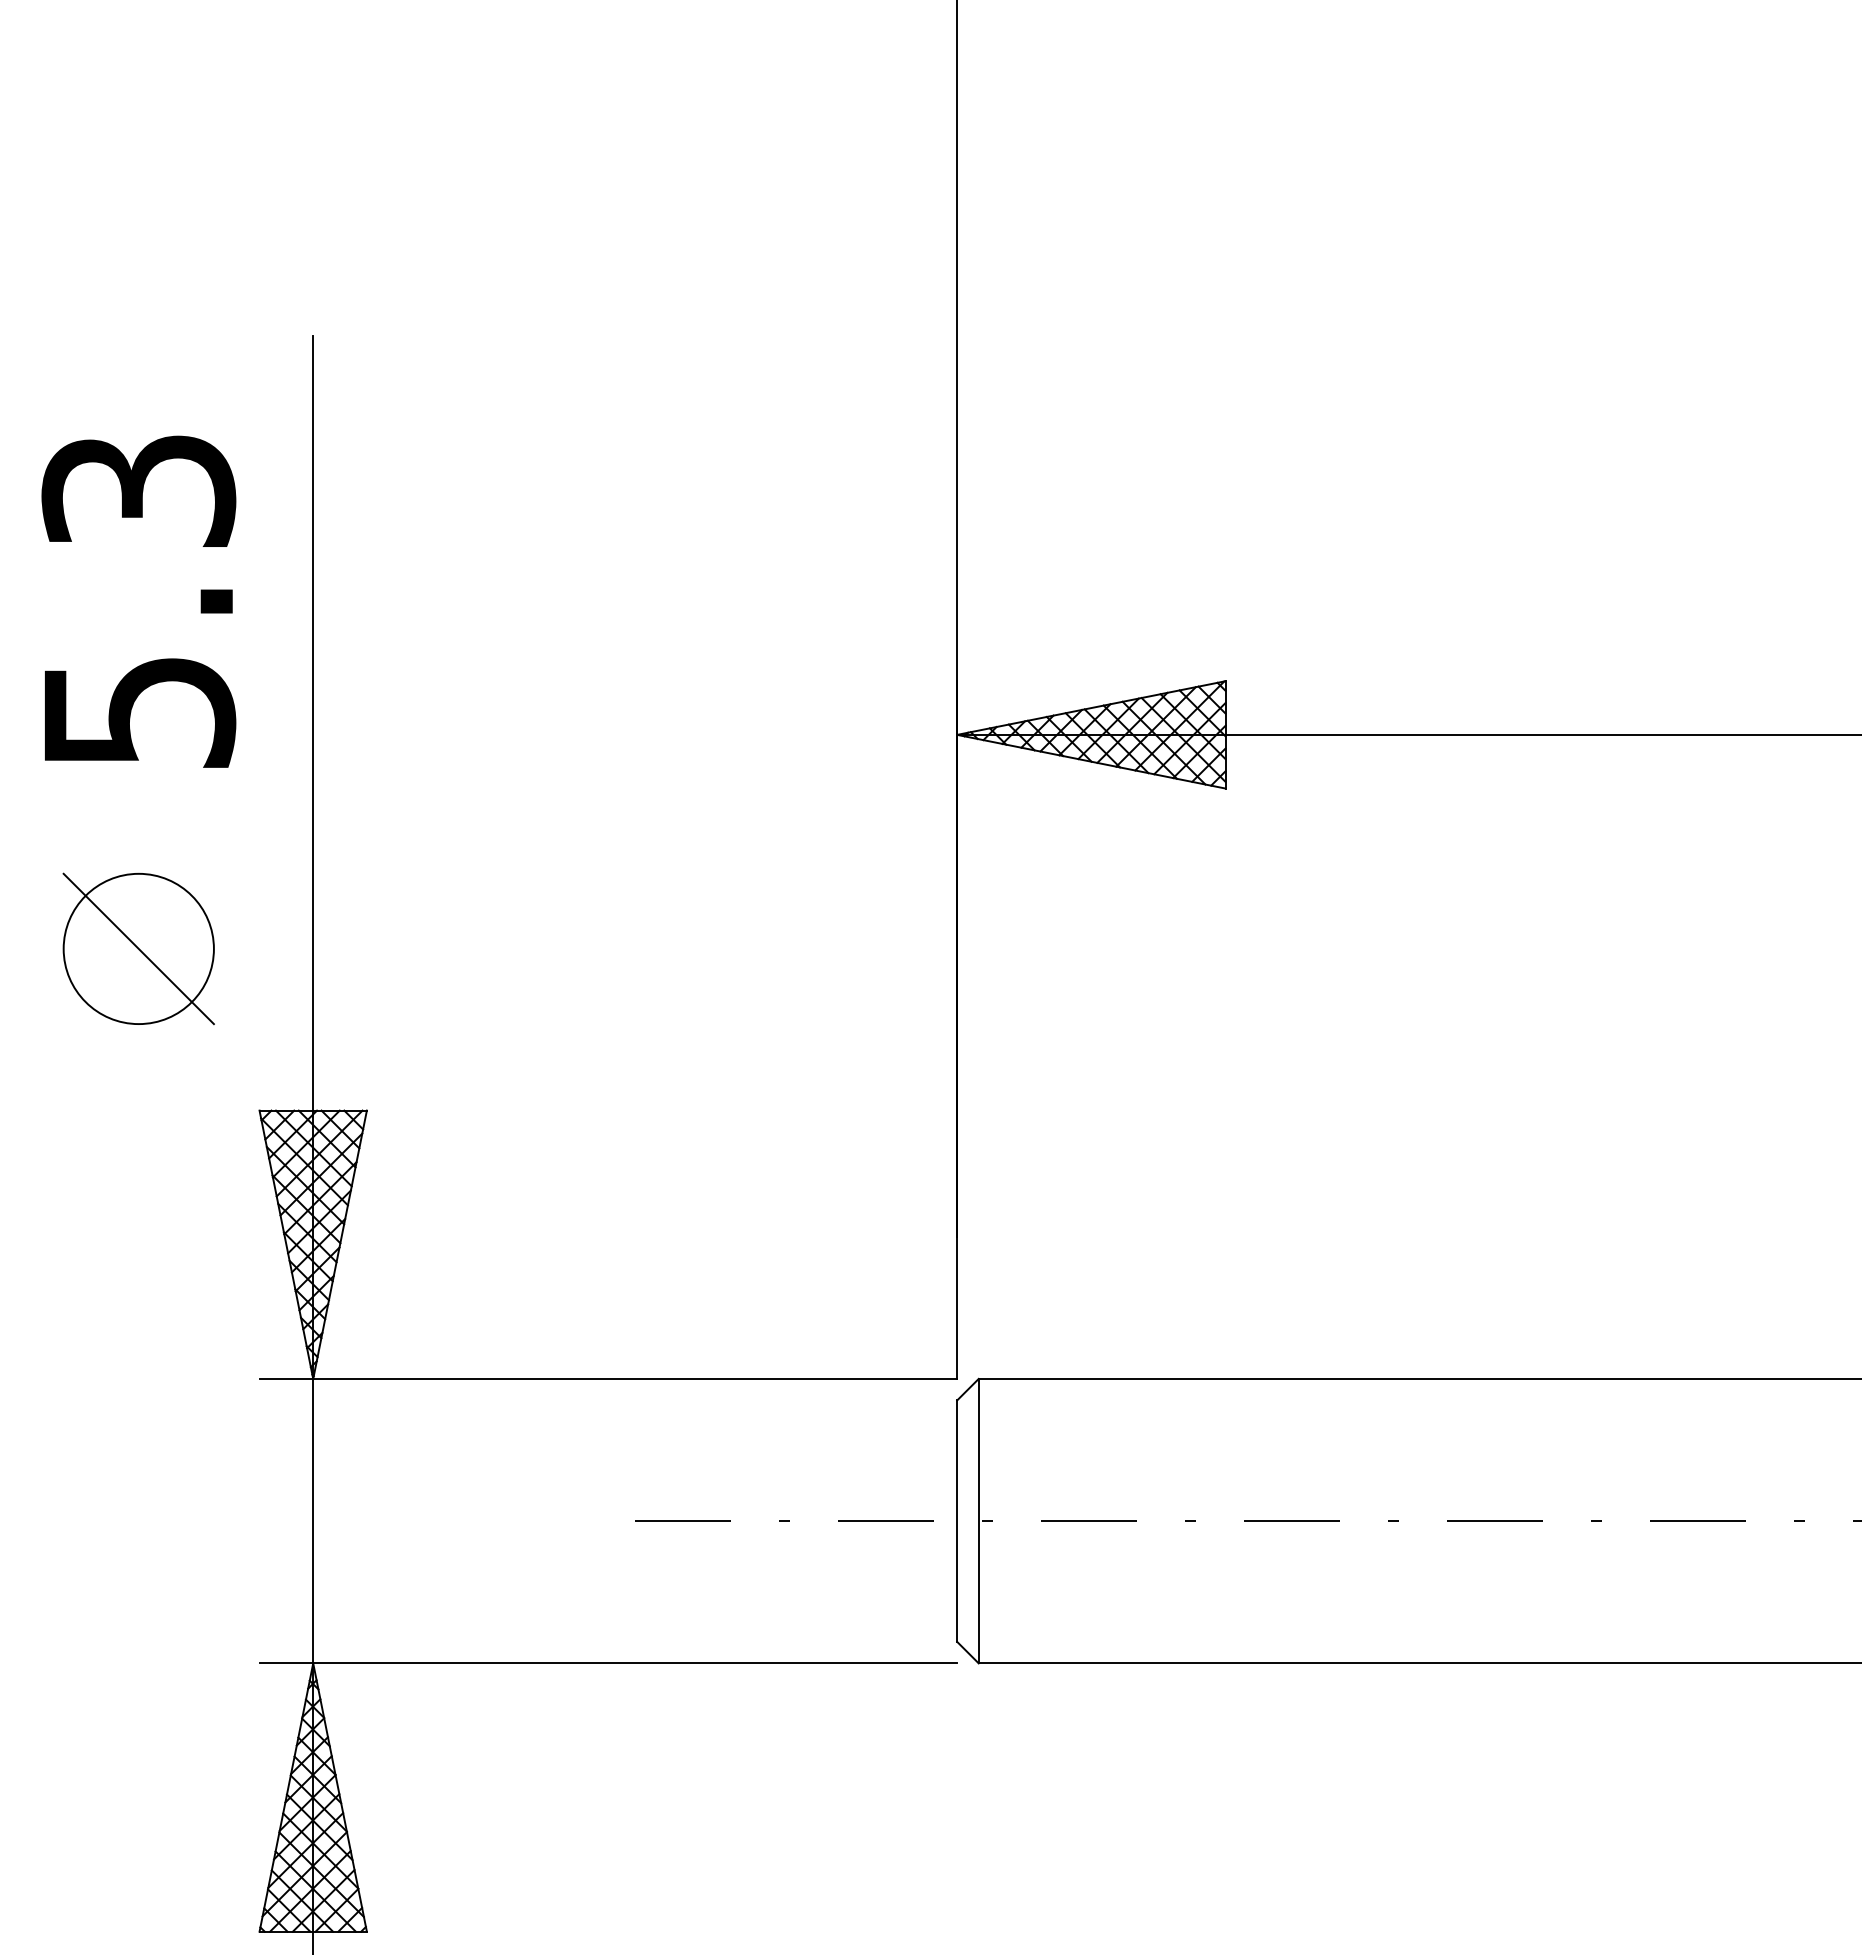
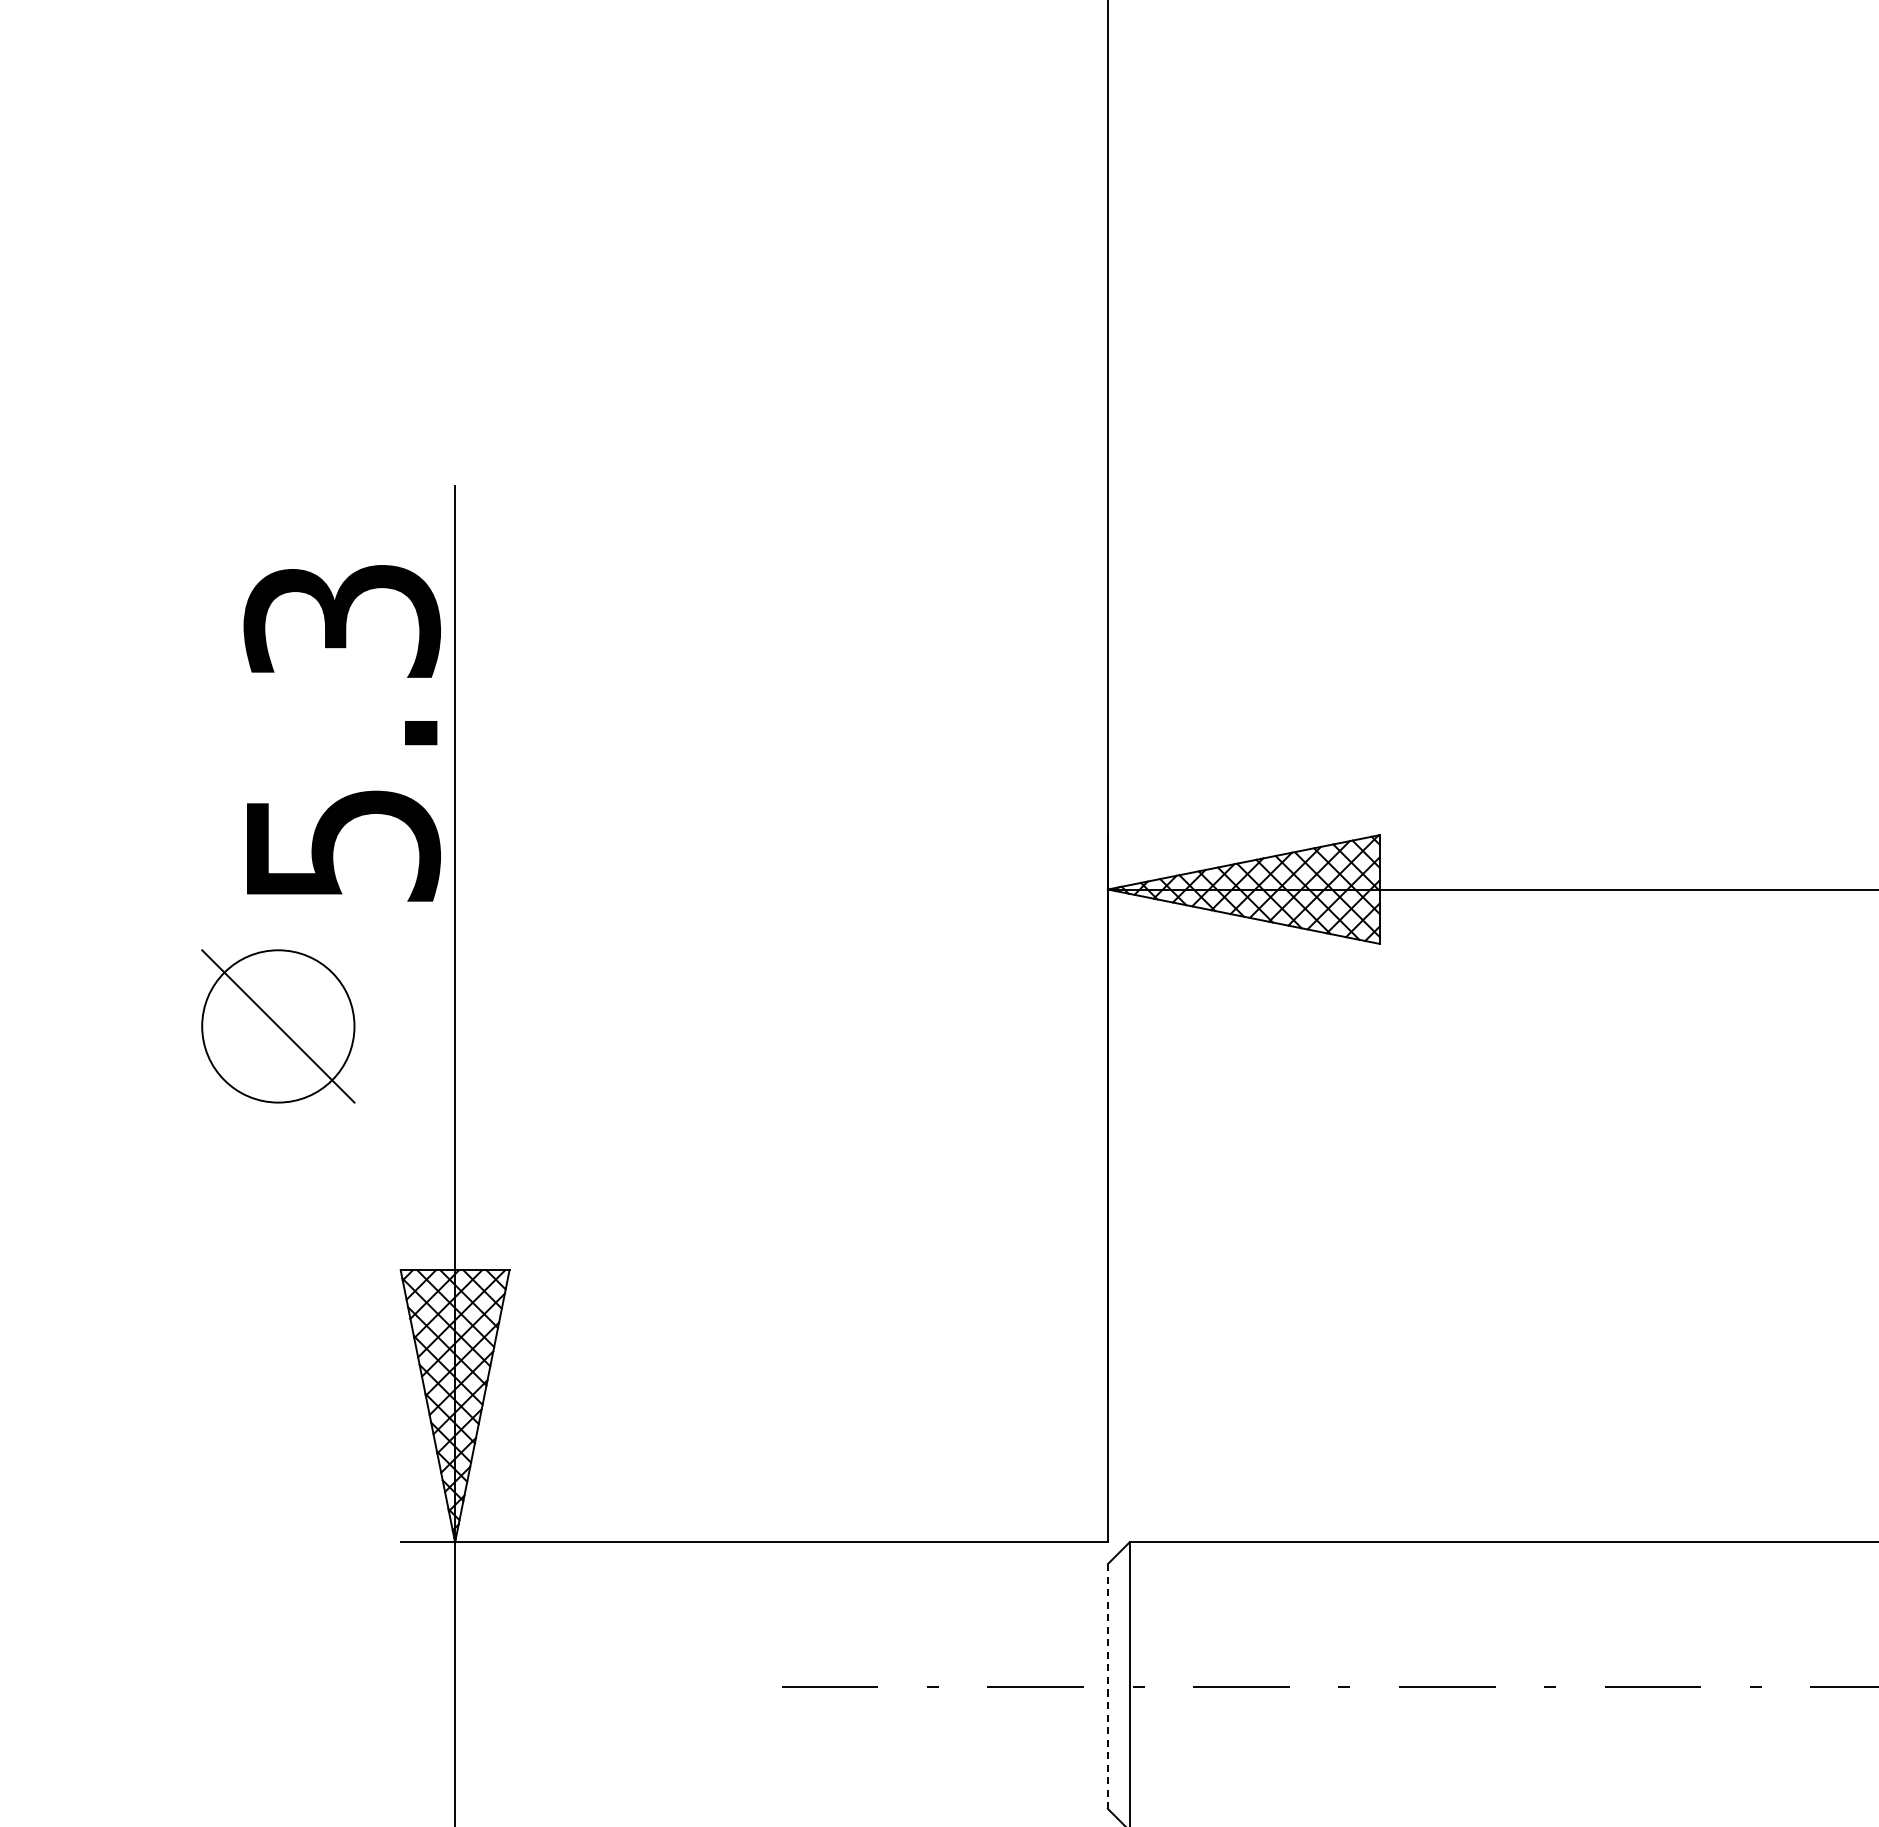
text: (138, 601) -> (341, 733), moved
part: (138, 948) -> (278, 1025), moved
line: (957, 1521) -> (1108, 1686), solid -> dashed

